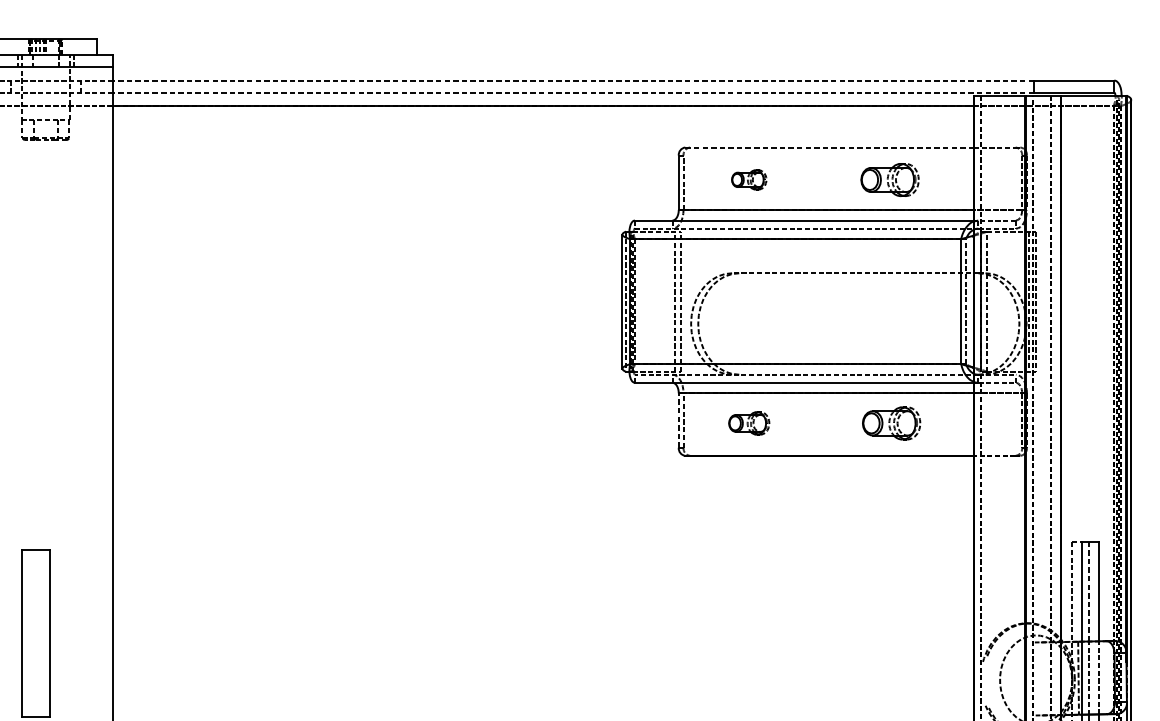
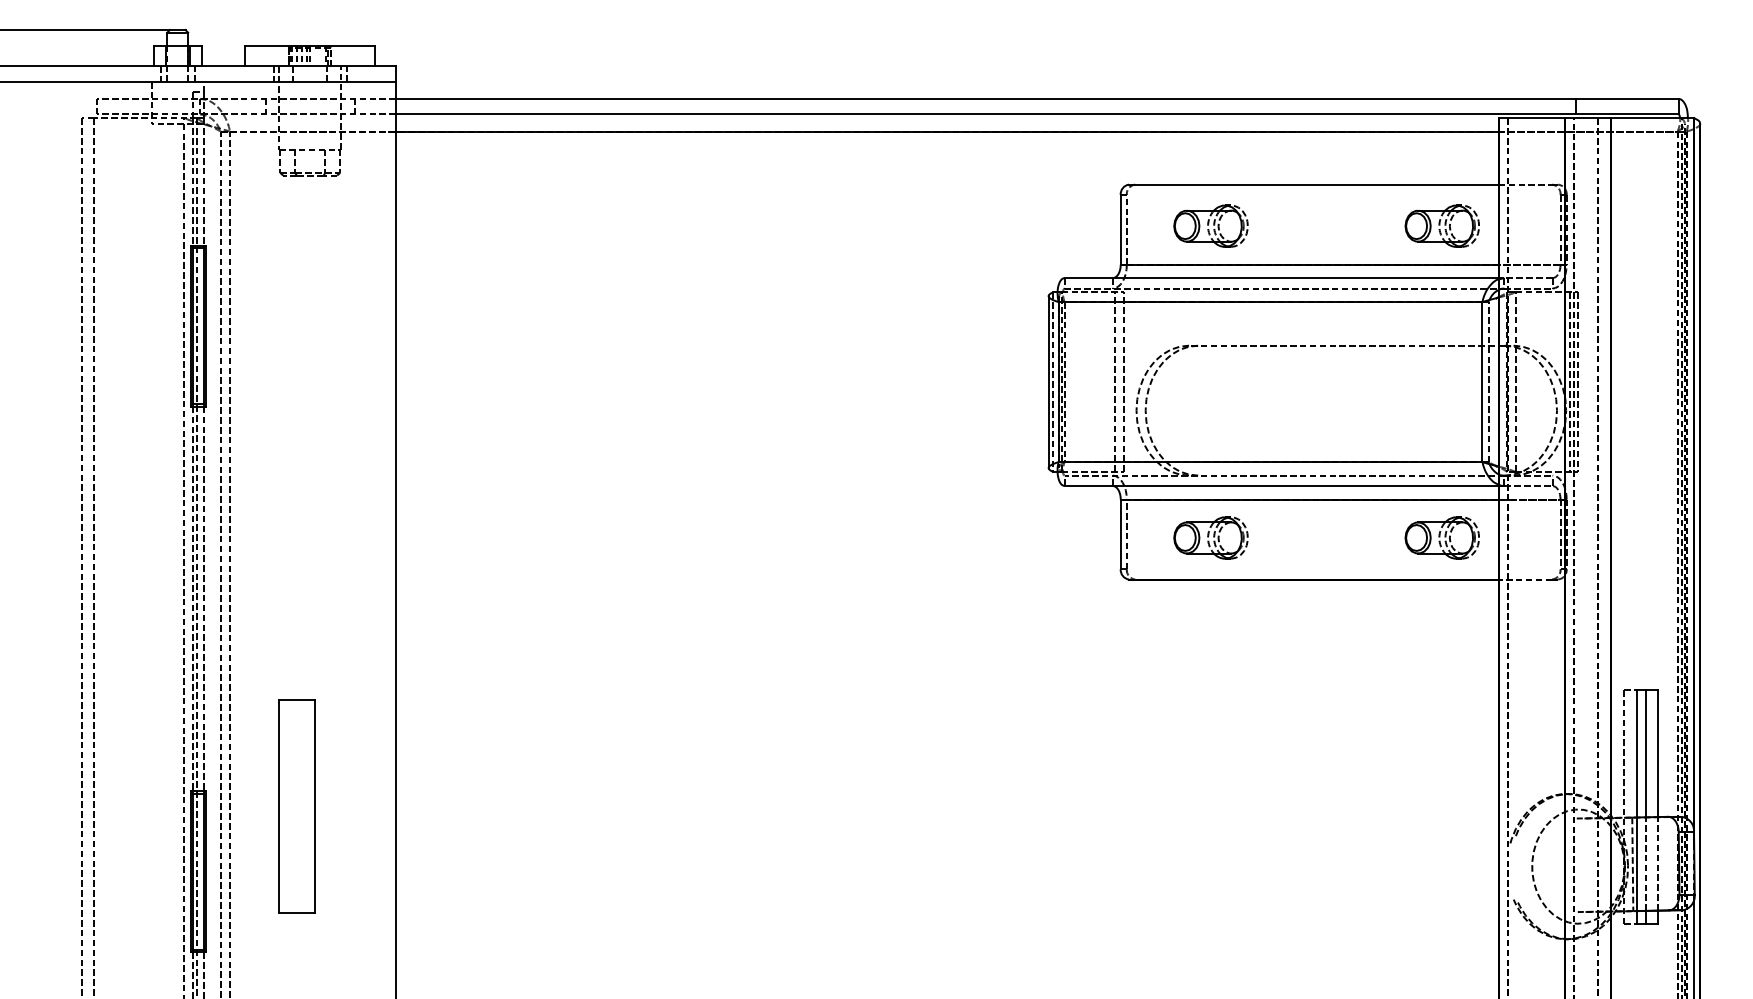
line: (573, 80) -> (985, 98), dashed -> solid
line: (573, 92) -> (985, 114), dashed -> solid
line: (829, 147) -> (1313, 184), dashed -> solid
part: (748, 179) -> (1210, 225), size x1.67
part: (889, 179) -> (1441, 225), moved
line: (678, 420) -> (1120, 534), dashed -> solid
part: (748, 423) -> (1210, 537), size x1.43
part: (890, 423) -> (1441, 537), moved
line: (1088, 591) -> (1645, 753), dashed -> solid

